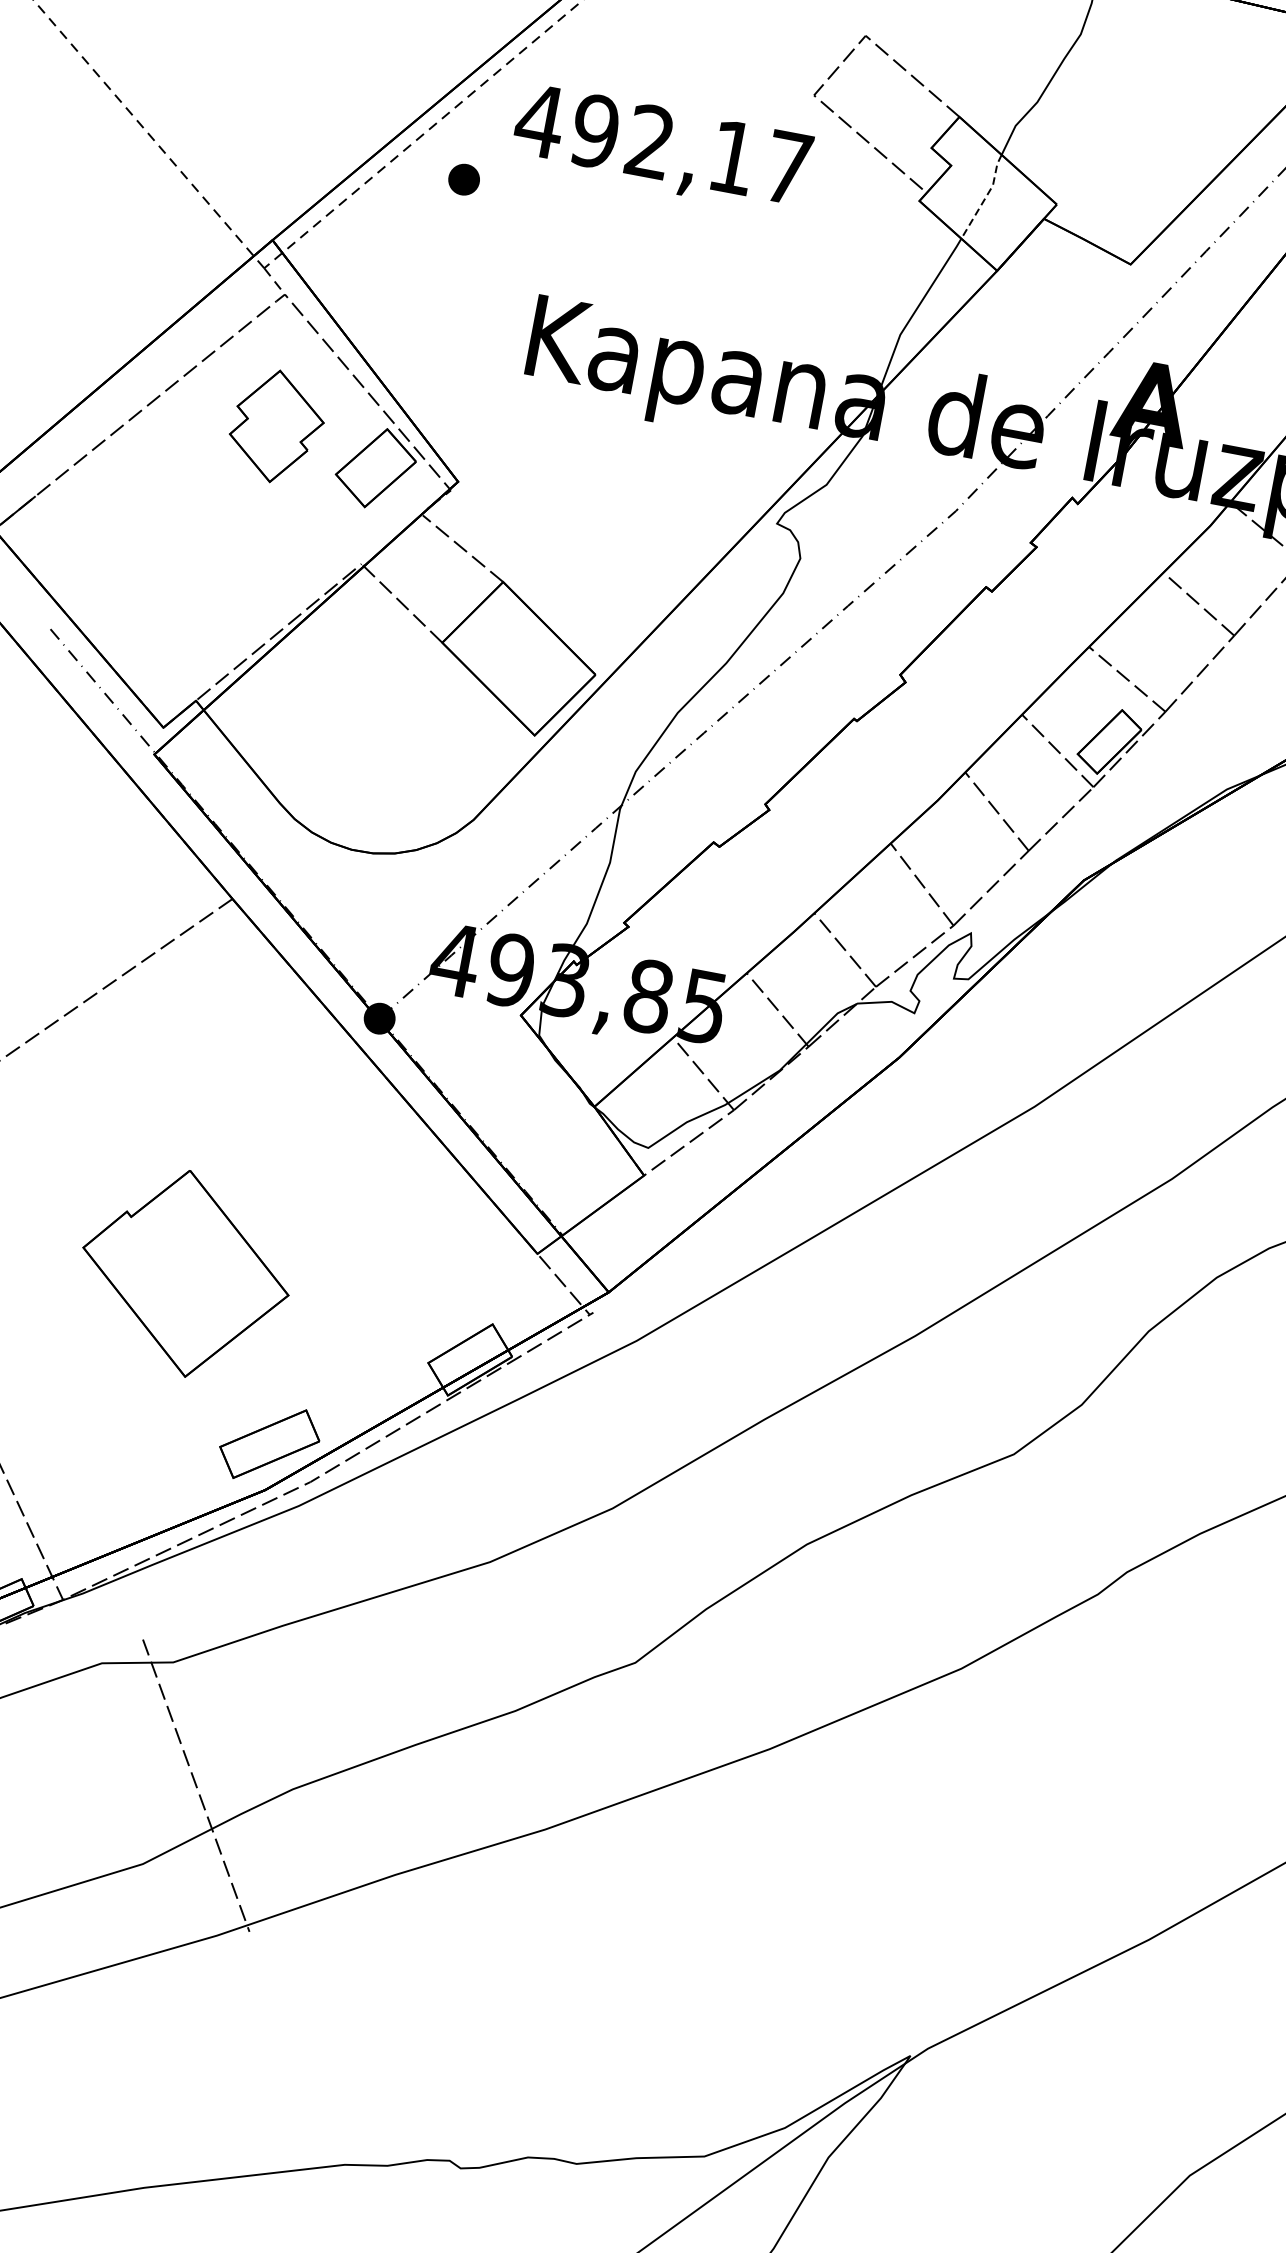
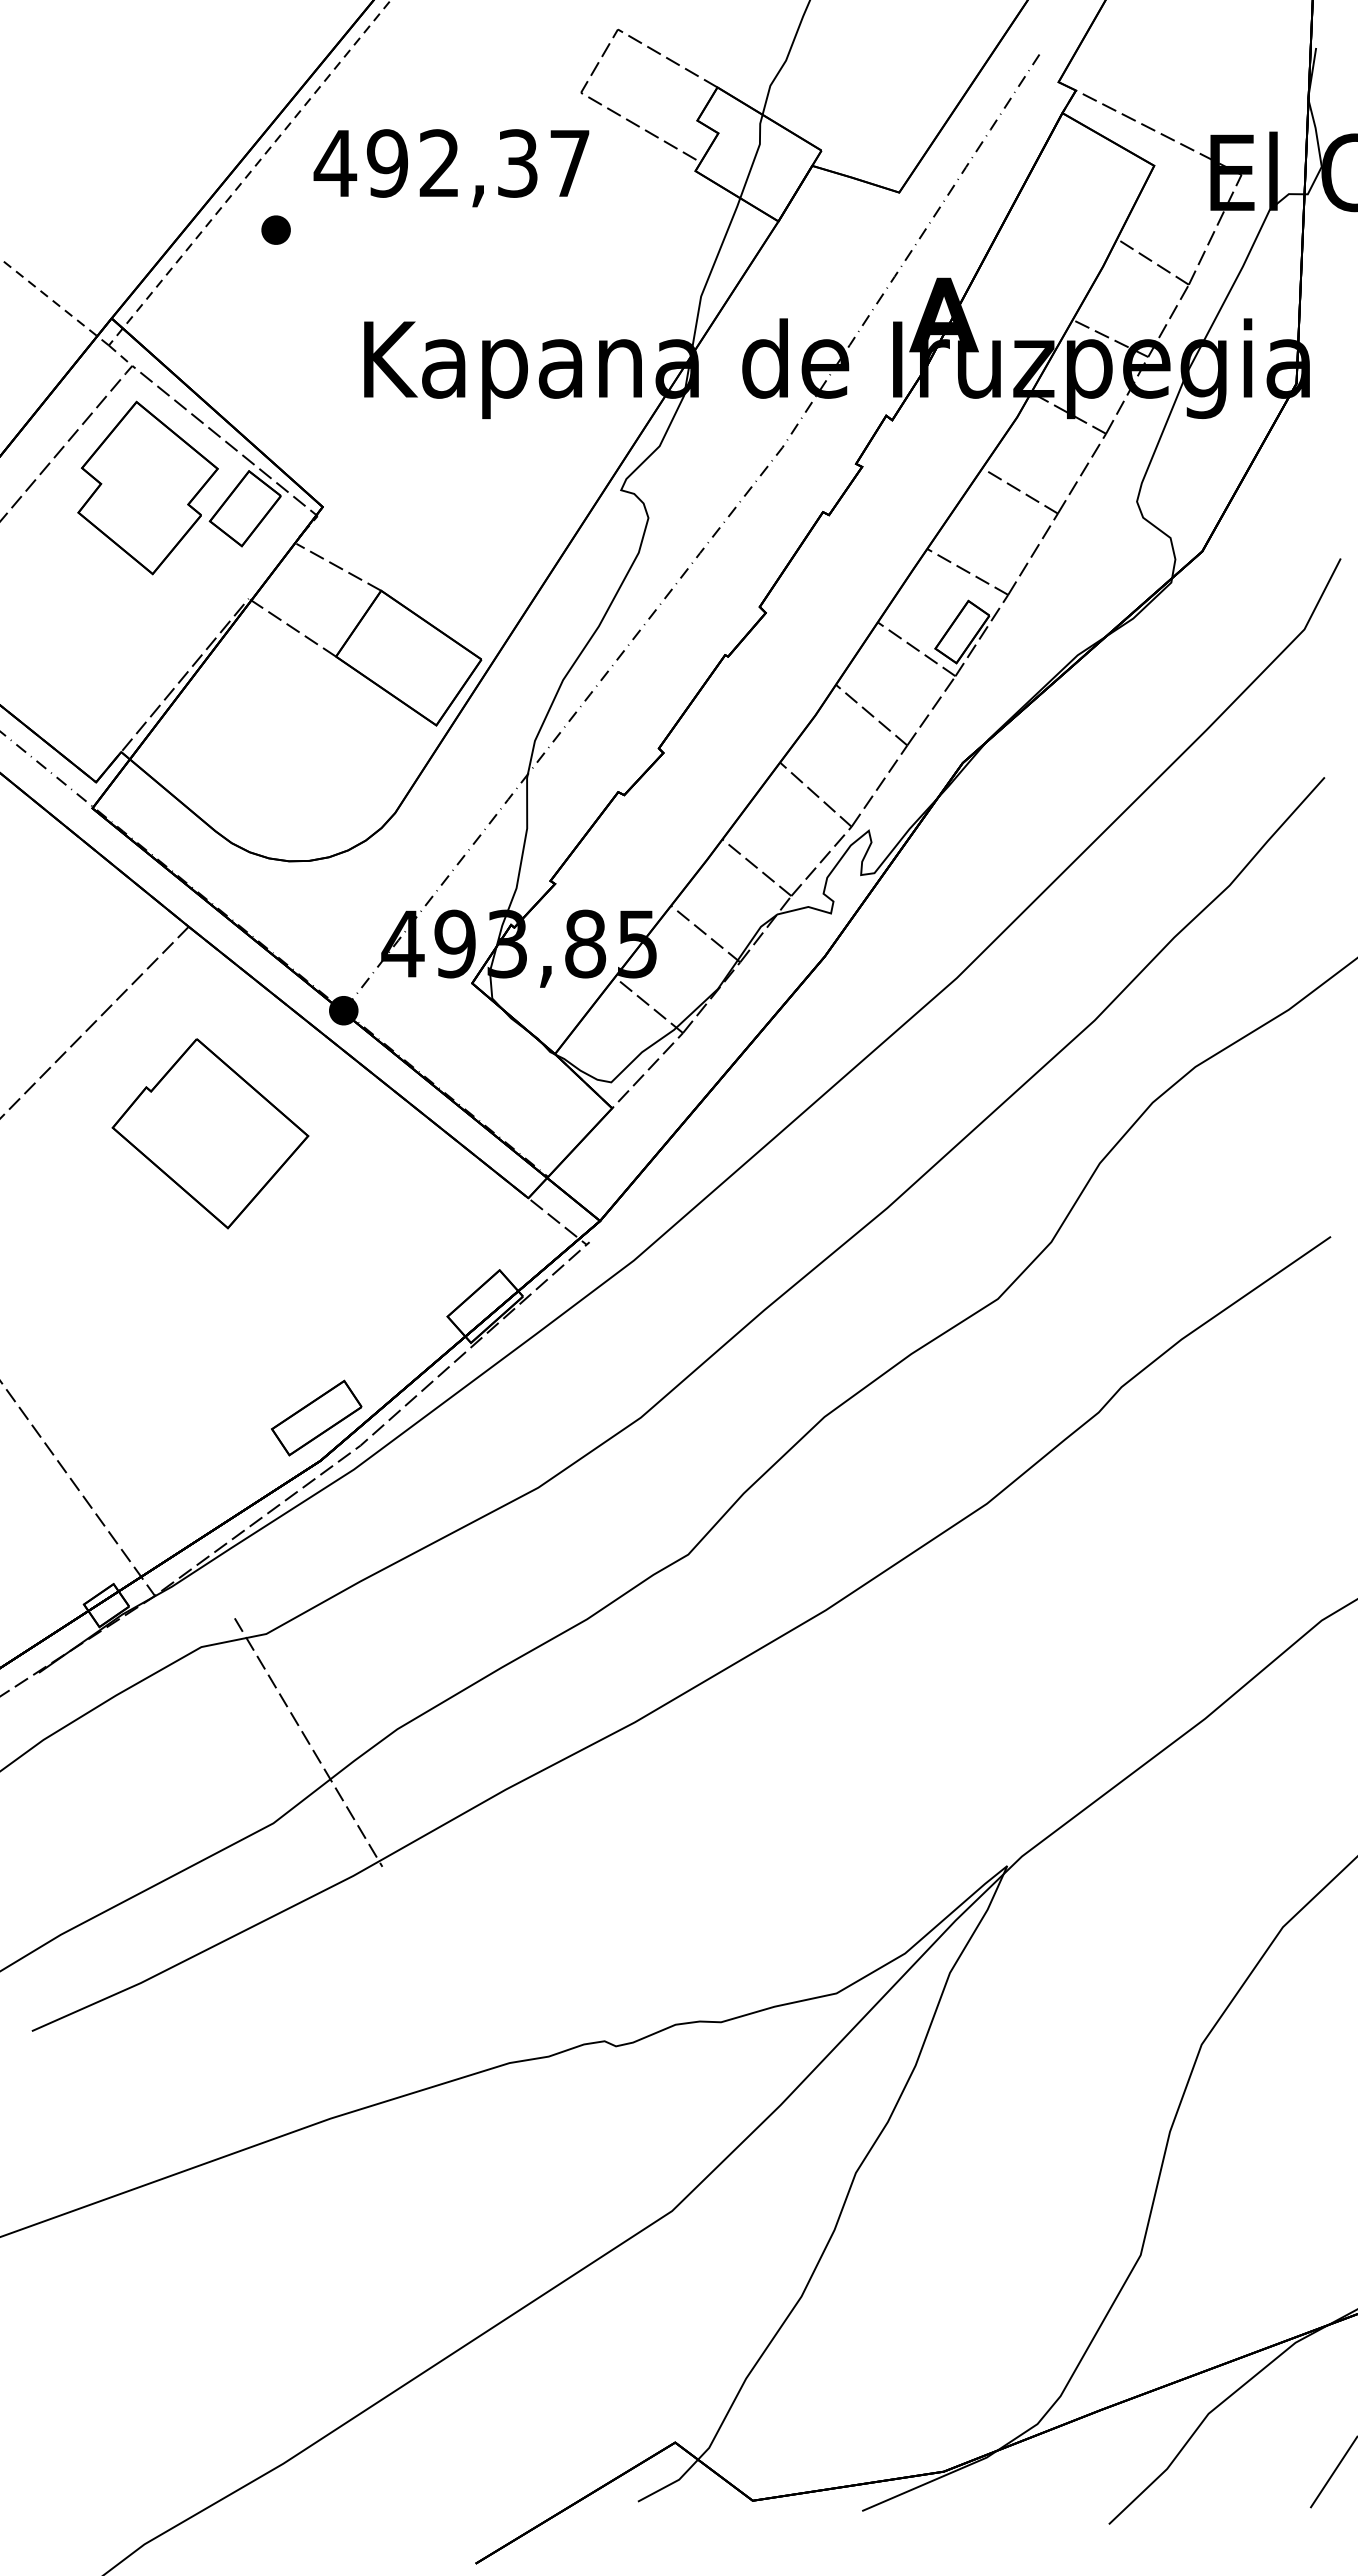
text: (732, 157) -> (517, 163), 492,17 -> 492,37
line: (985, 197) -> (755, 156), dashed -> solid
part: (276, 426) -> (147, 487), size x1.67
part: (185, 1273) -> (210, 1133), moved

